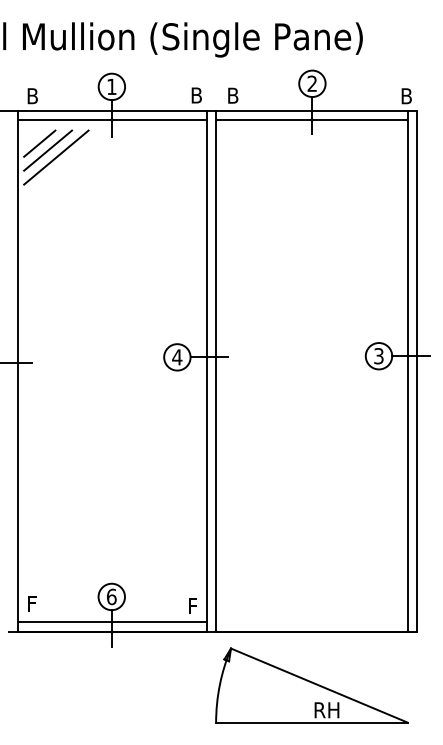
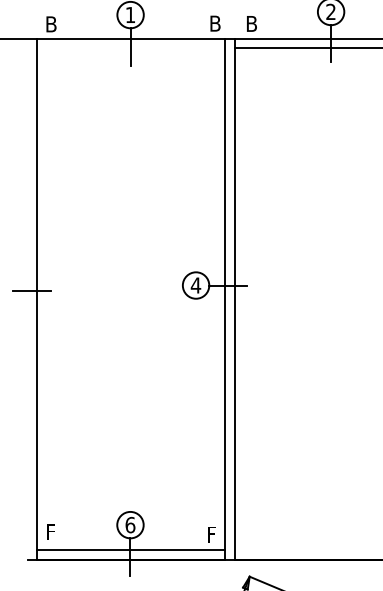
line: (112, 119) -> (131, 47), removed
line: (39, 143) -> (58, 71), removed
line: (47, 150) -> (66, 78), removed
line: (56, 157) -> (75, 85), removed

